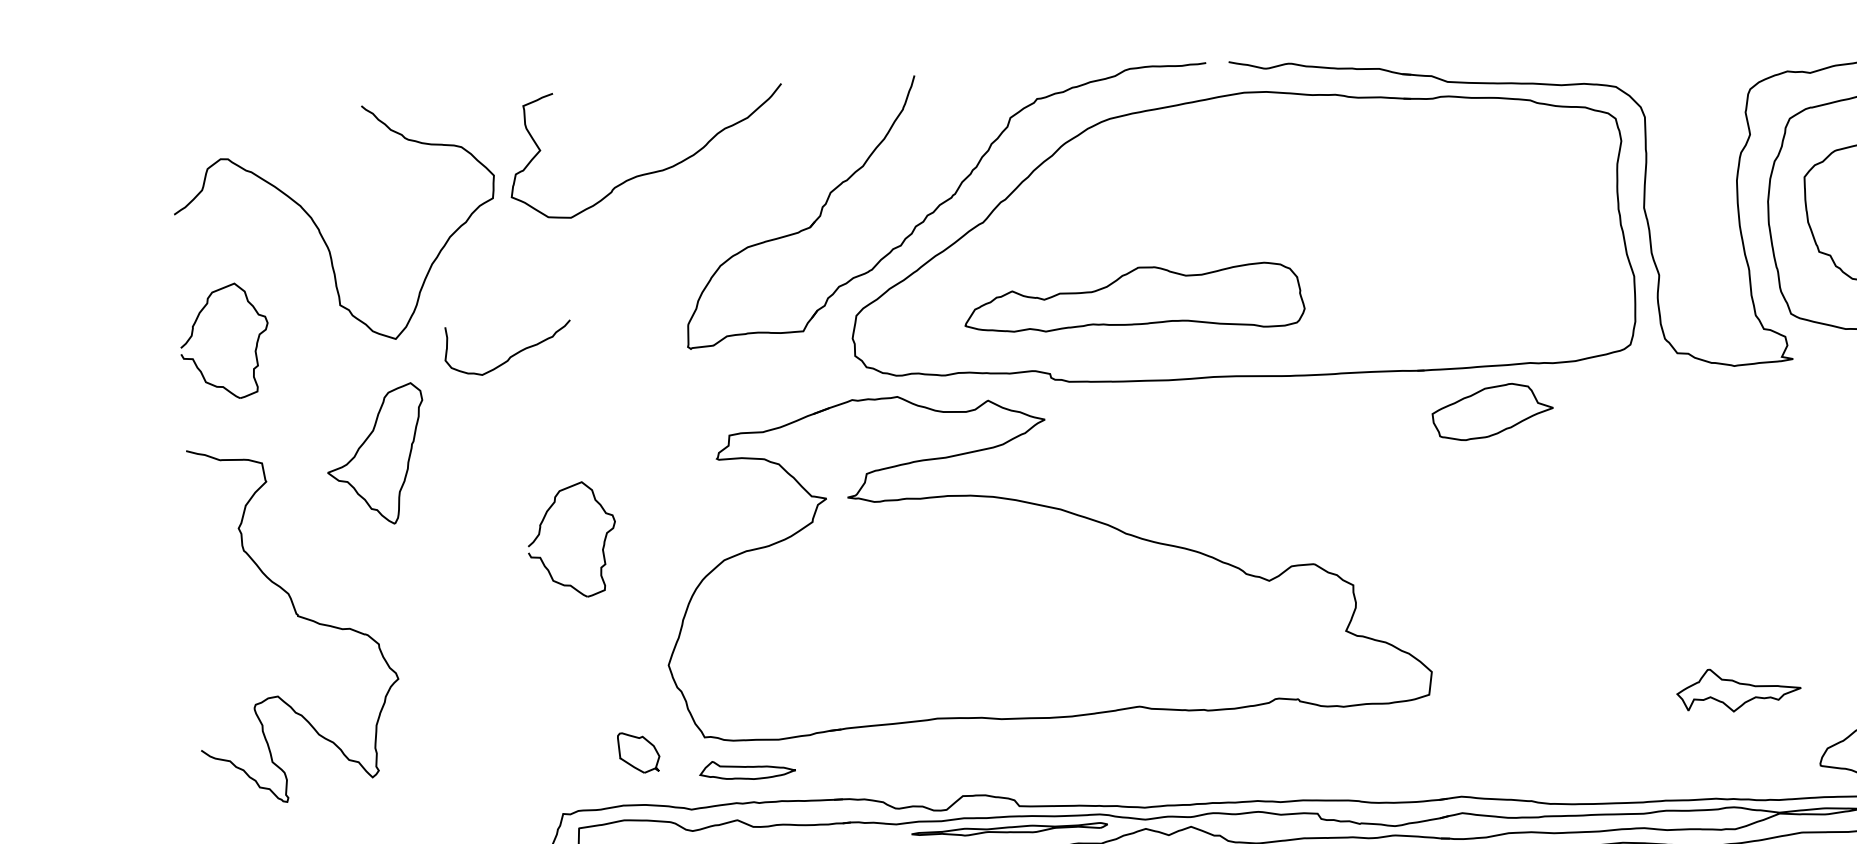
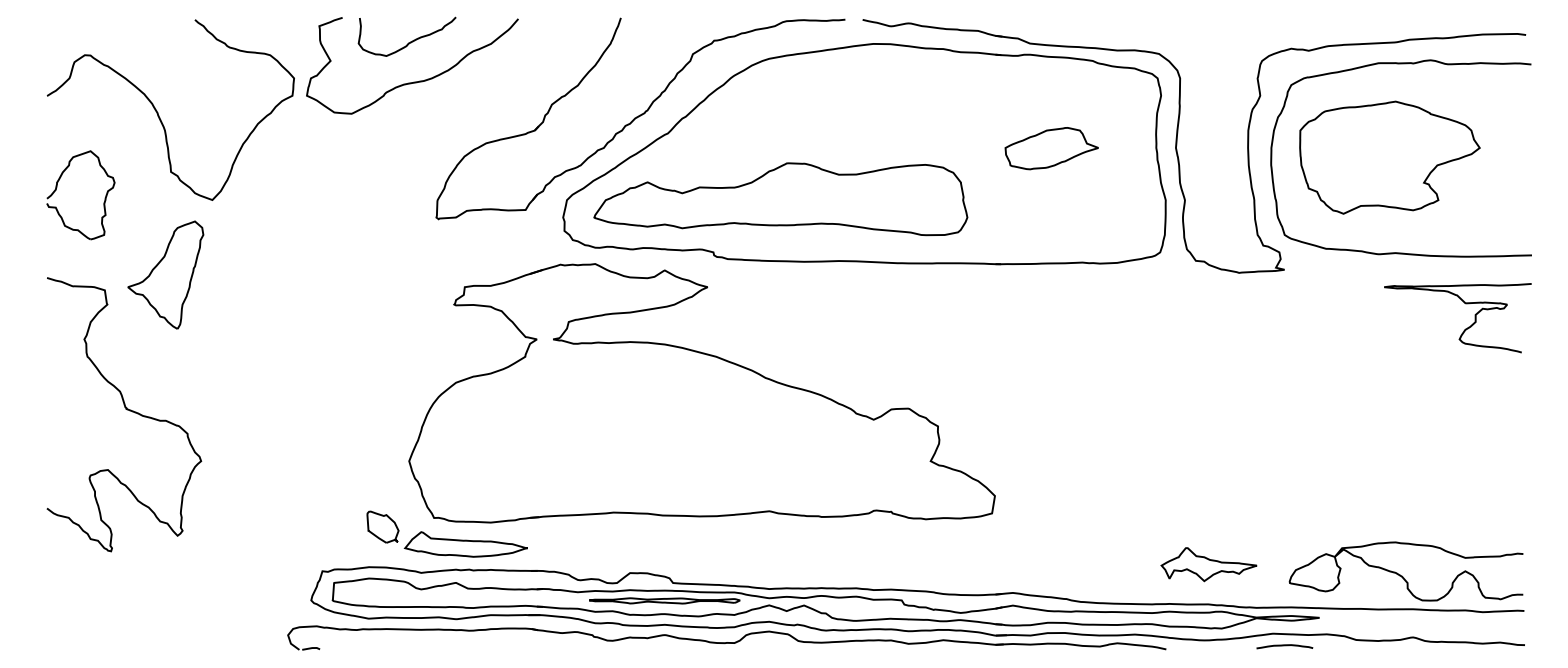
part: (1133, 300) -> (780, 199), size x1.43
curve: (510, 355) -> (408, 42), moved
part: (1492, 411) -> (1051, 148), moved
part: (375, 453) -> (165, 274), moved
part: (601, 547) -> (362, 368), removed
part: (1738, 689) -> (1208, 564), moved
part: (747, 769) -> (465, 544), size x1.67

